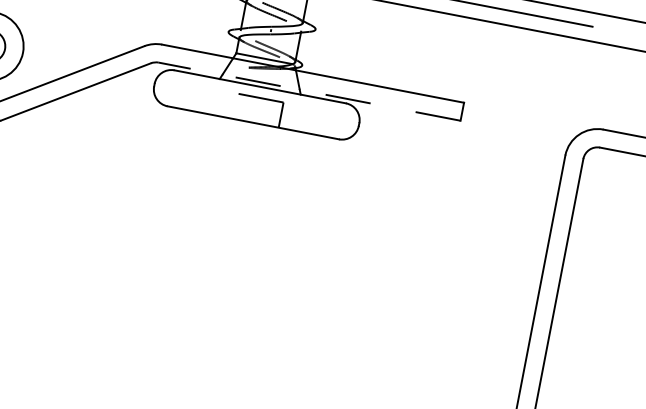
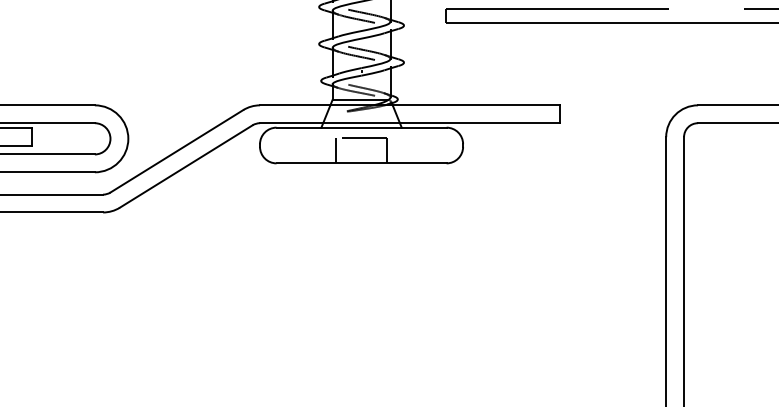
line: (309, 91) -> (409, 123), dashed -> solid
line: (230, 104) -> (336, 150), added

